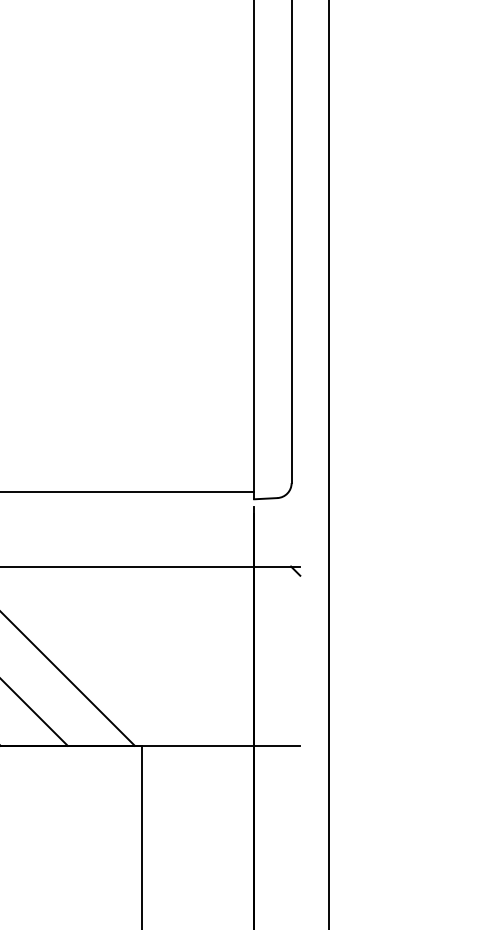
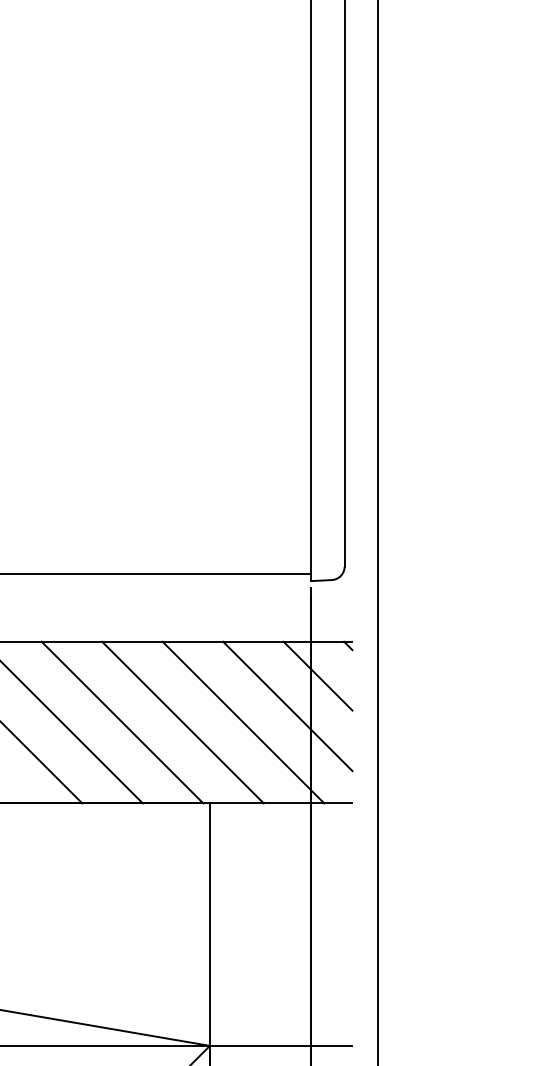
line: (261, 603) -> (317, 675), added
line: (228, 638) -> (287, 706), added
line: (111, 656) -> (182, 722), added
line: (179, 656) -> (243, 722), added

